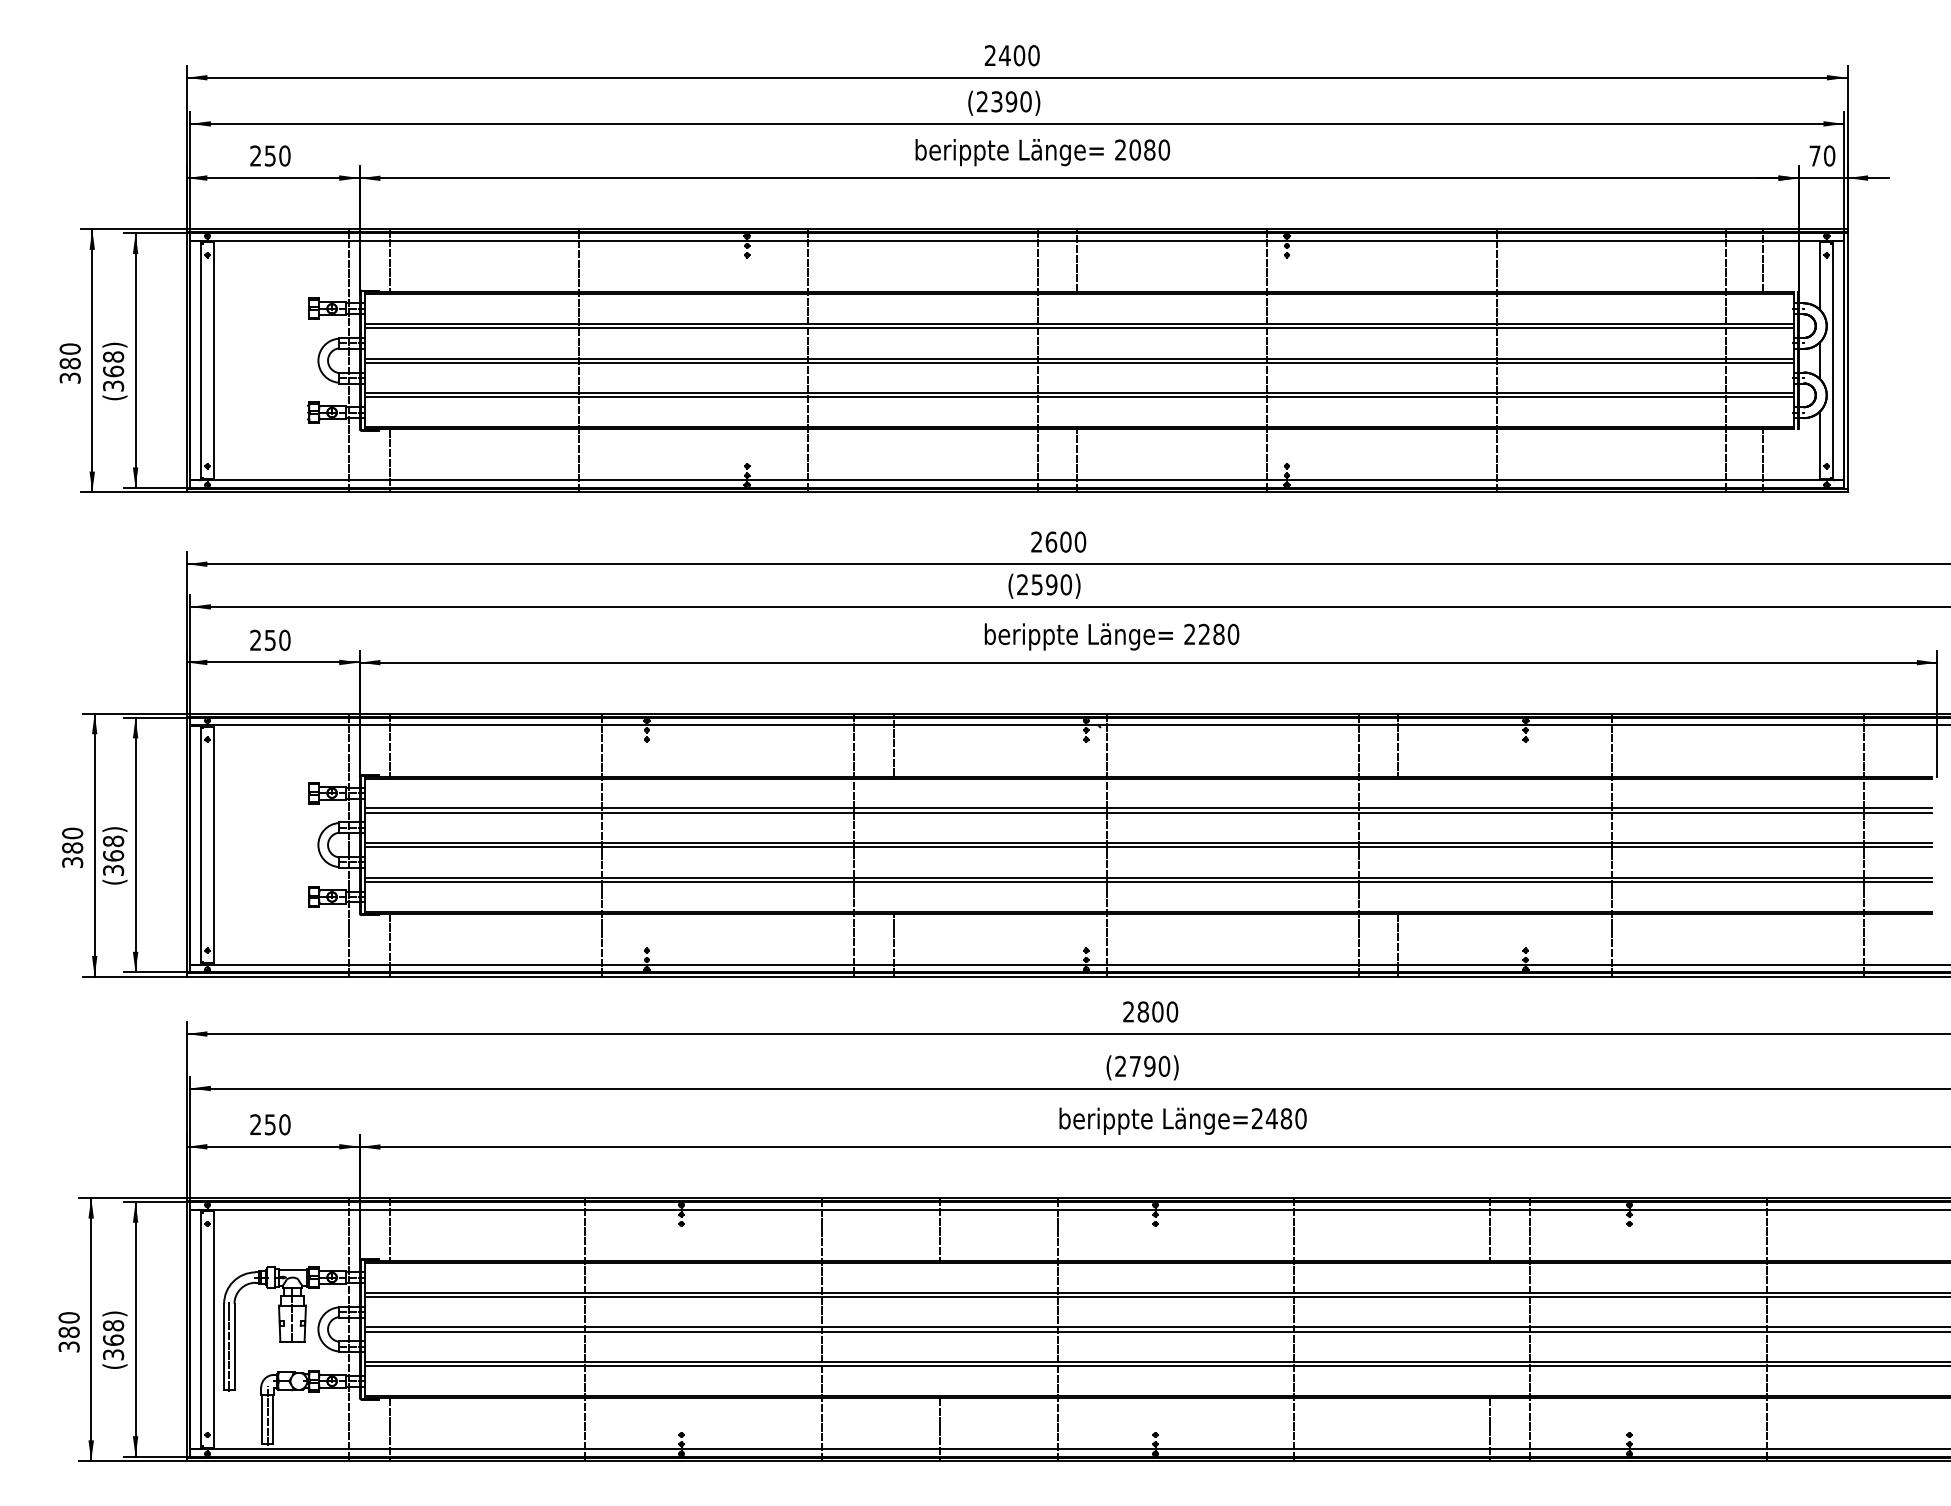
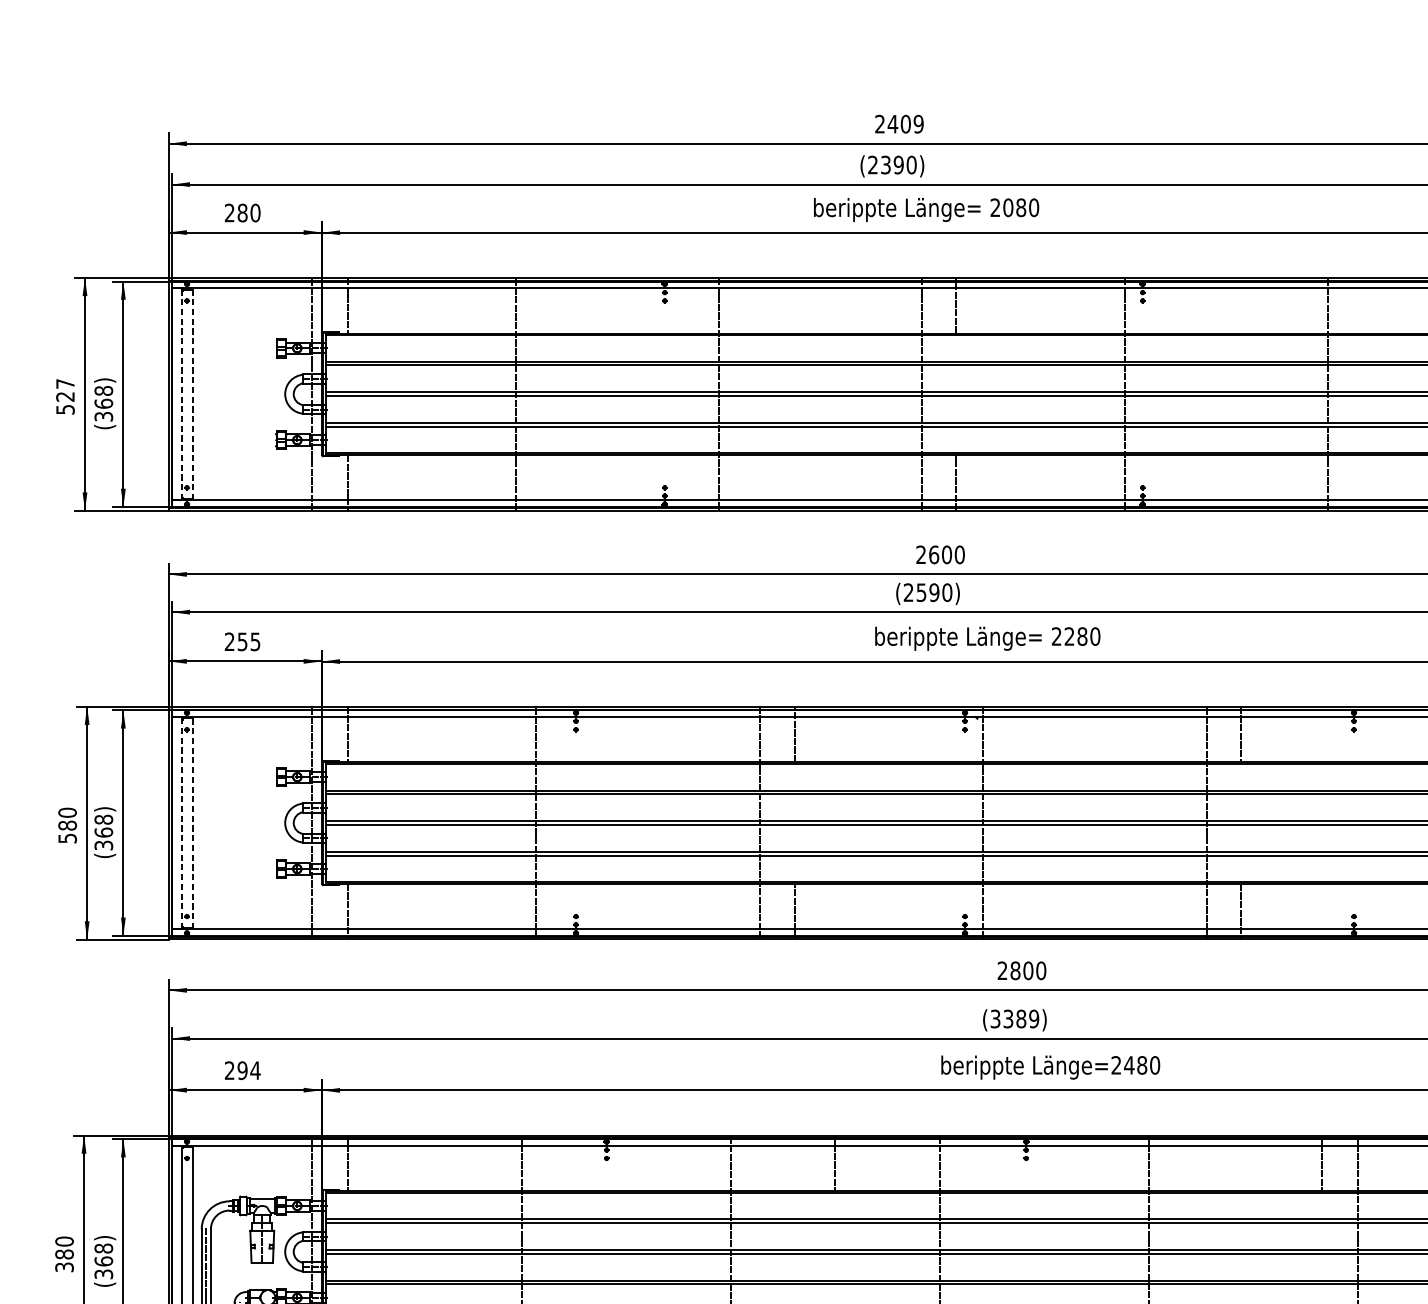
text: (1033, 55) -> (918, 124), 2400 -> 2409
text: (270, 155) -> (242, 212), 250 -> 280
line: (201, 360) -> (181, 394), solid -> dashed
line: (214, 361) -> (193, 394), solid -> dashed
text: (69, 363) -> (64, 396), 380 -> 527
text: (284, 639) -> (255, 641), 250 -> 255
line: (201, 845) -> (181, 823), solid -> dashed
line: (214, 845) -> (193, 823), solid -> dashed
text: (72, 862) -> (67, 838), 380 -> 580
text: (1142, 1066) -> (1014, 1019), 2790 -> 3389
text: (277, 1124) -> (248, 1070), 250 -> 294

